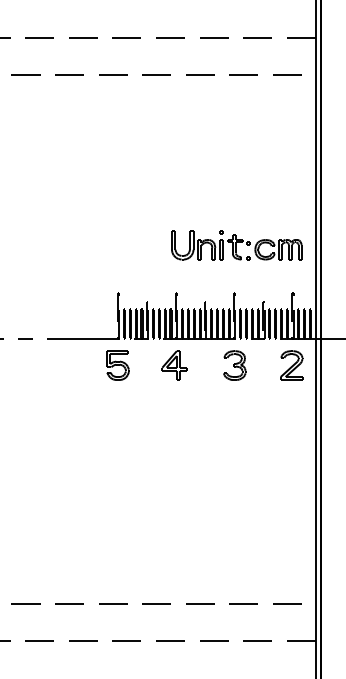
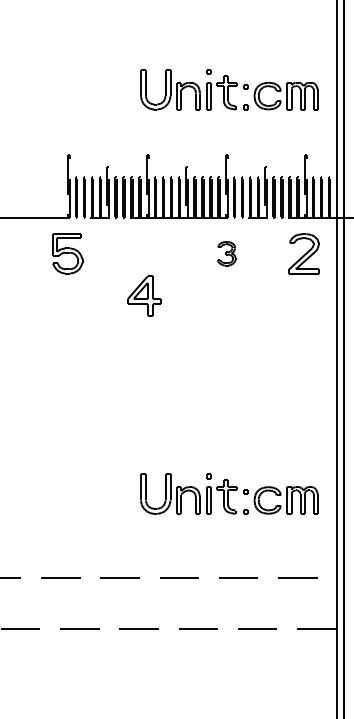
part: (174, 365) -> (144, 295), moved
part: (234, 365) -> (226, 253), size x0.6
part: (236, 542) -> (228, 494), added

